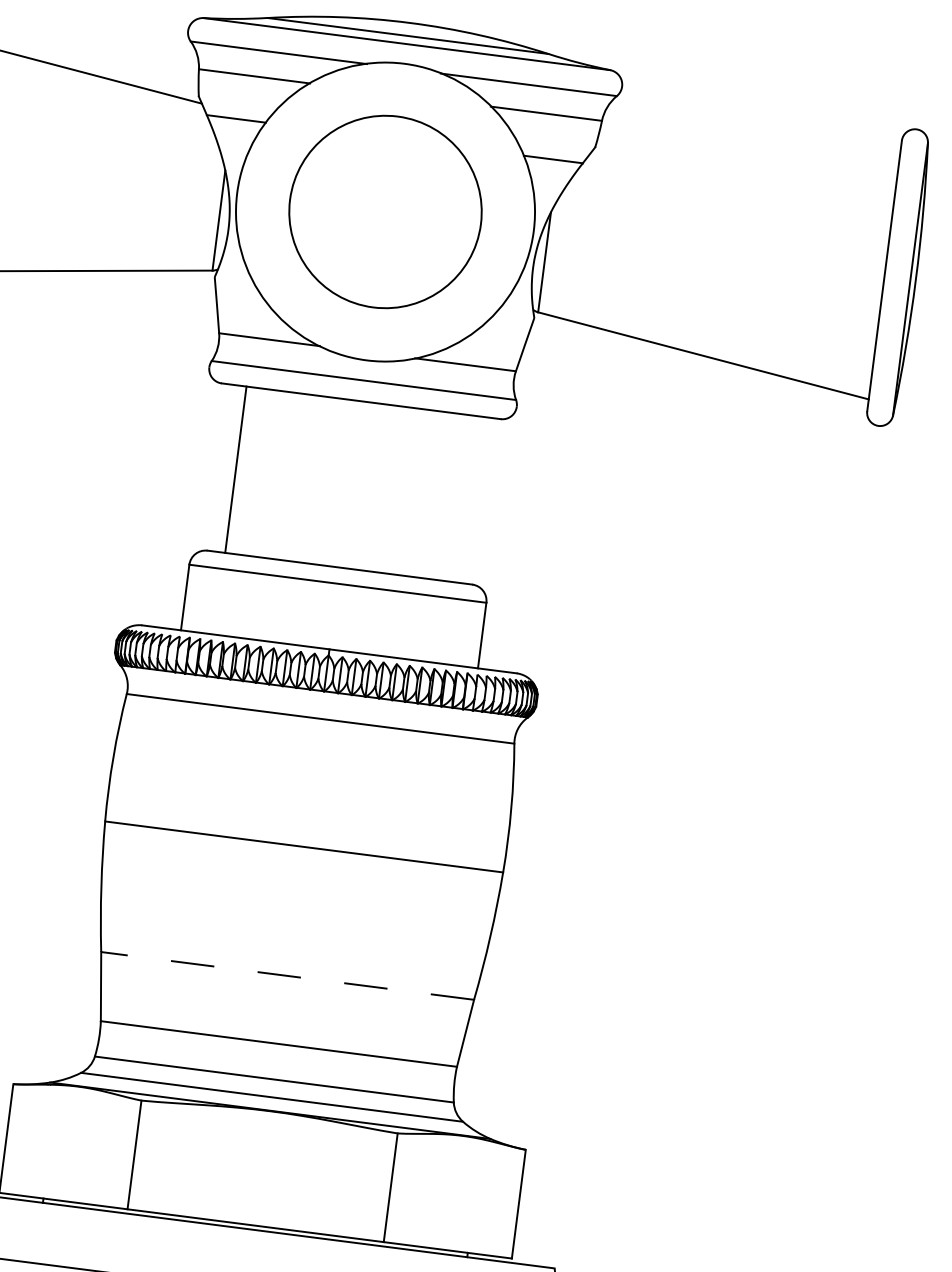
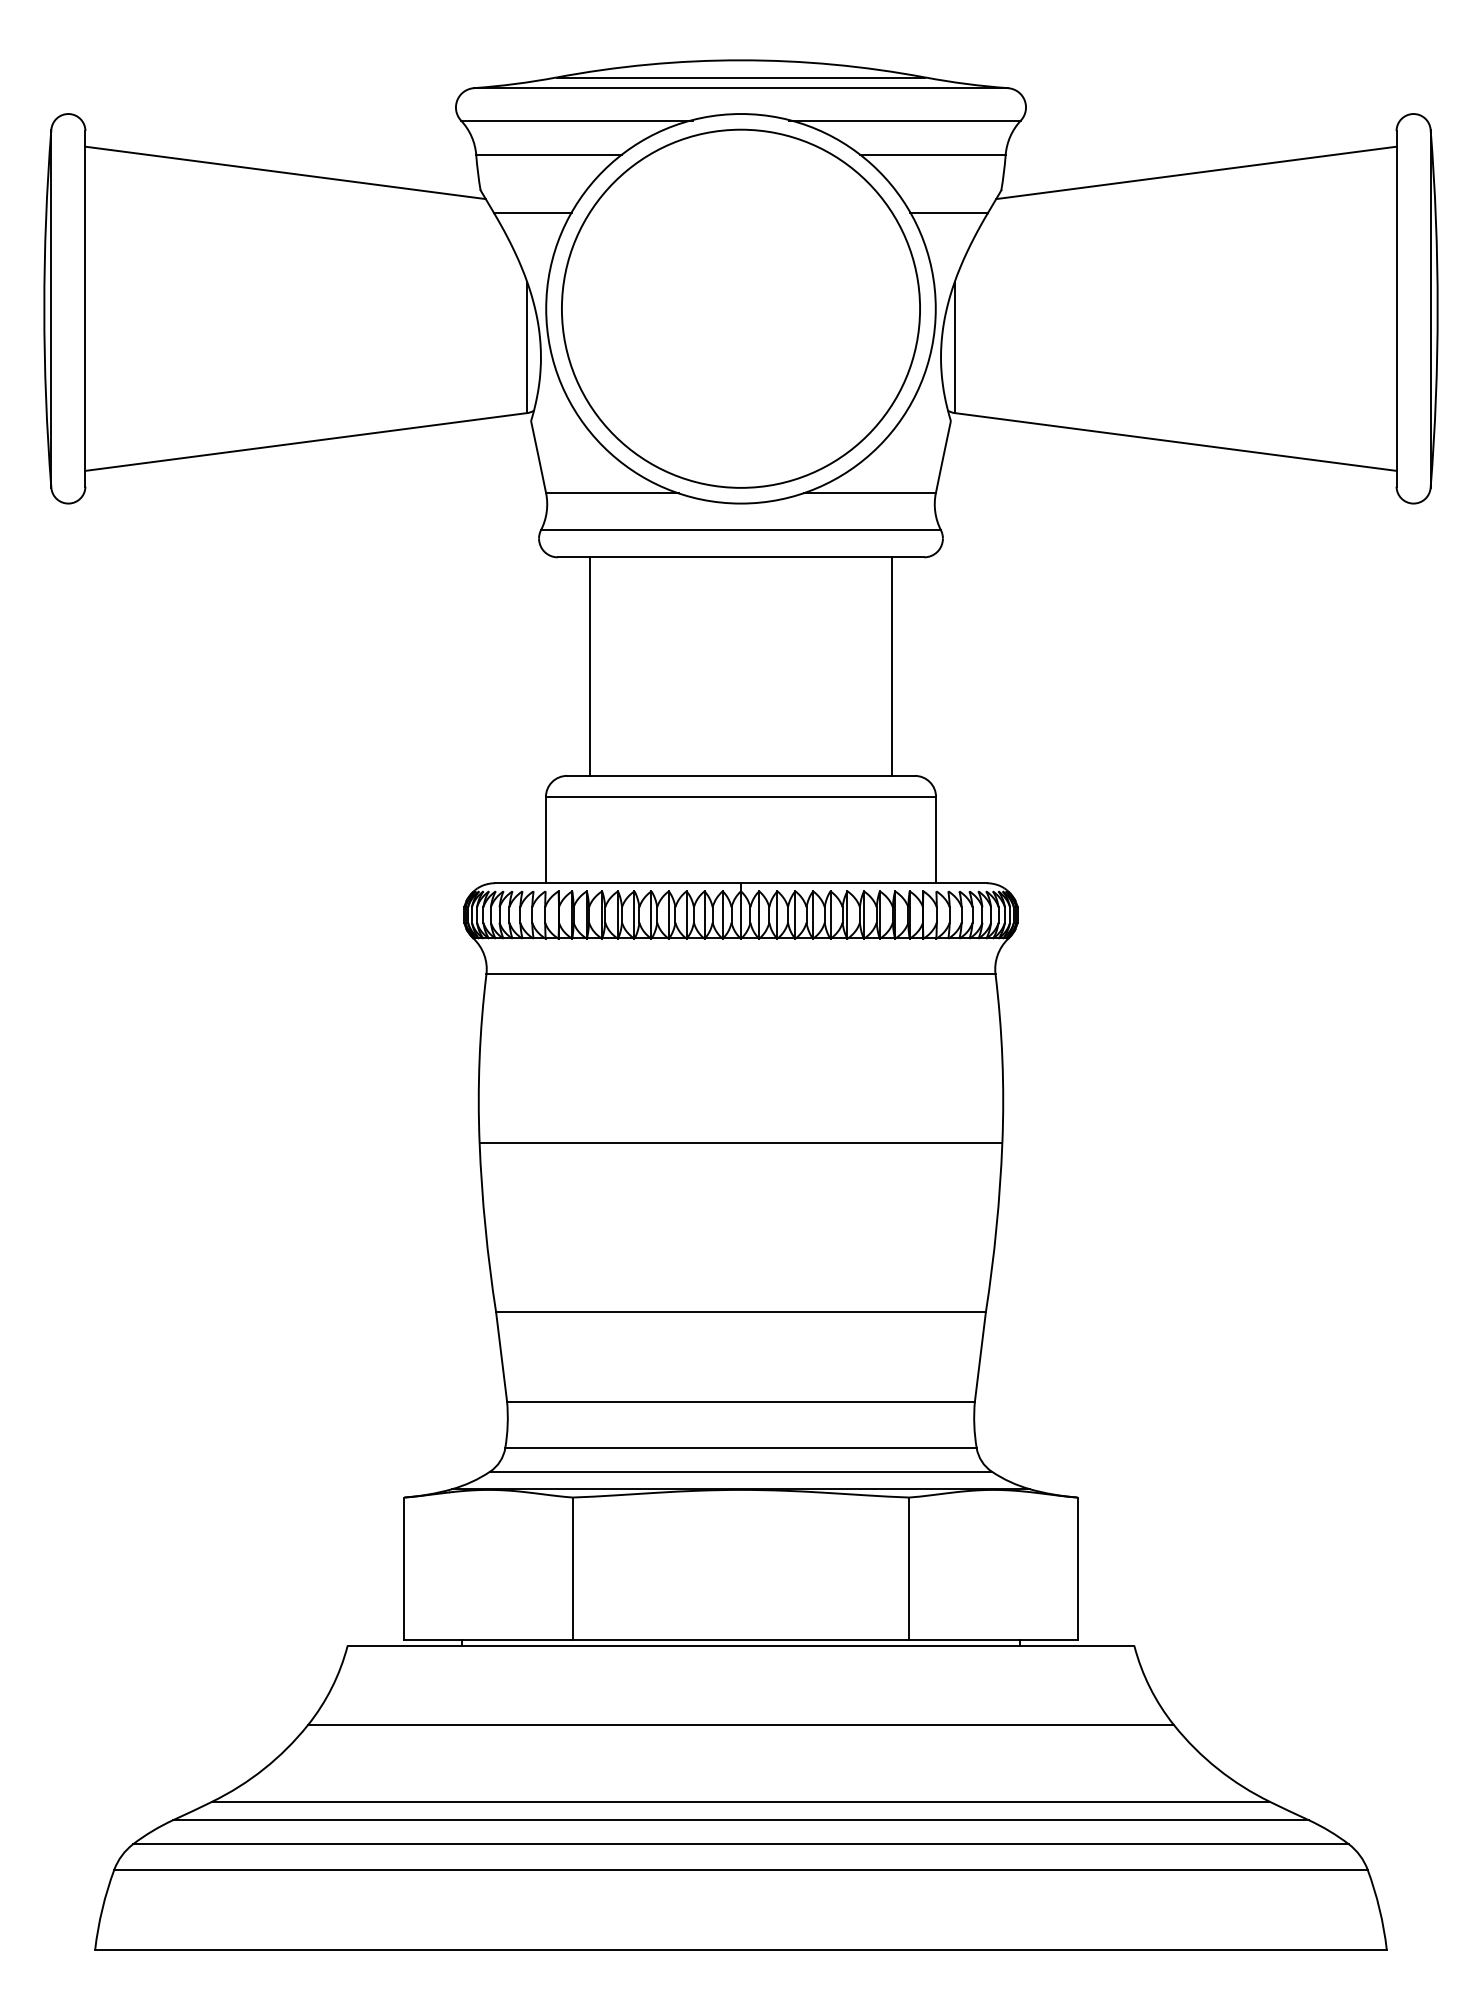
line: (745, 152) -> (1196, 172), added
circle: (385, 211) -> (740, 308), size x1.43
line: (465, 499) -> (891, 666), added
line: (288, 976) -> (741, 1312), dashed -> solid

